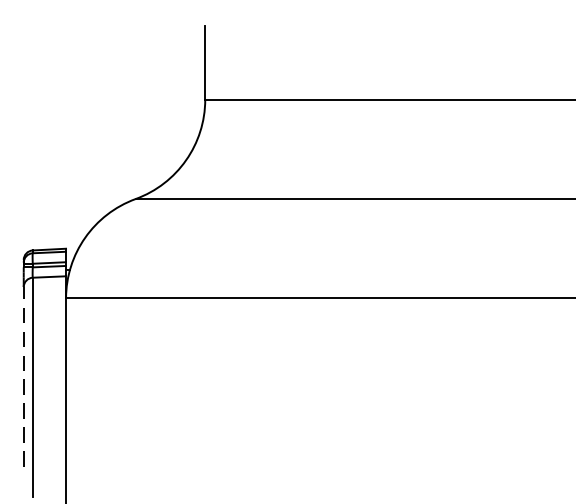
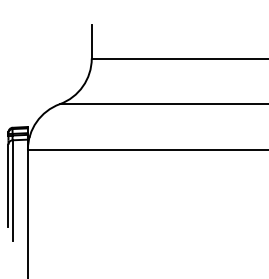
line: (23, 376) -> (8, 185), dashed -> solid

